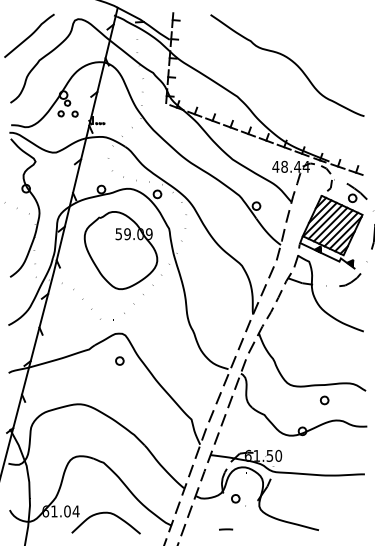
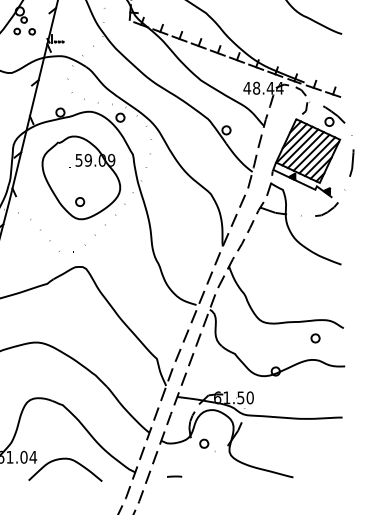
part: (119, 360) -> (79, 201), moved
part: (324, 400) -> (315, 338), moved
line: (226, 529) -> (175, 476), moved

